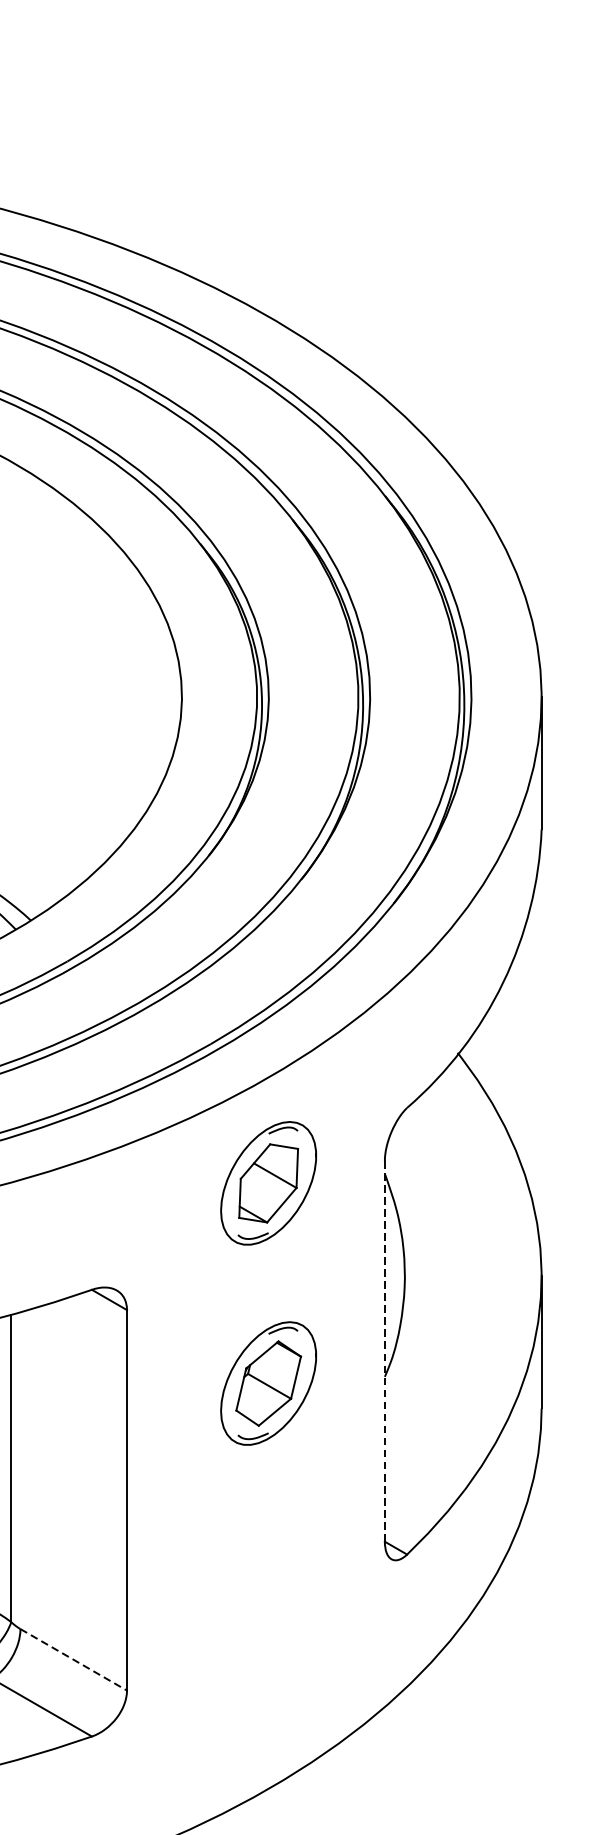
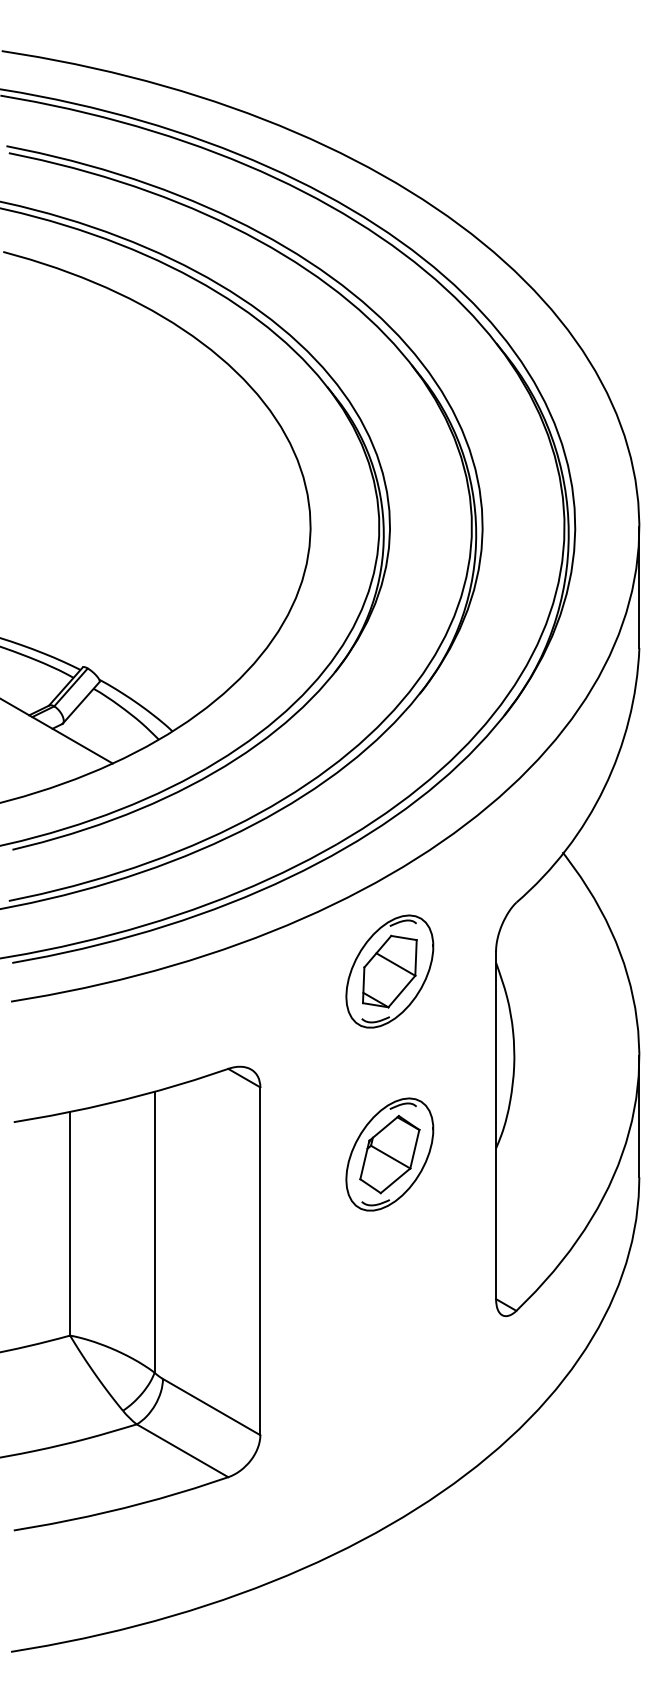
line: (385, 1351) -> (496, 1125), dashed -> solid
line: (74, 1660) -> (212, 1407), dashed -> solid

